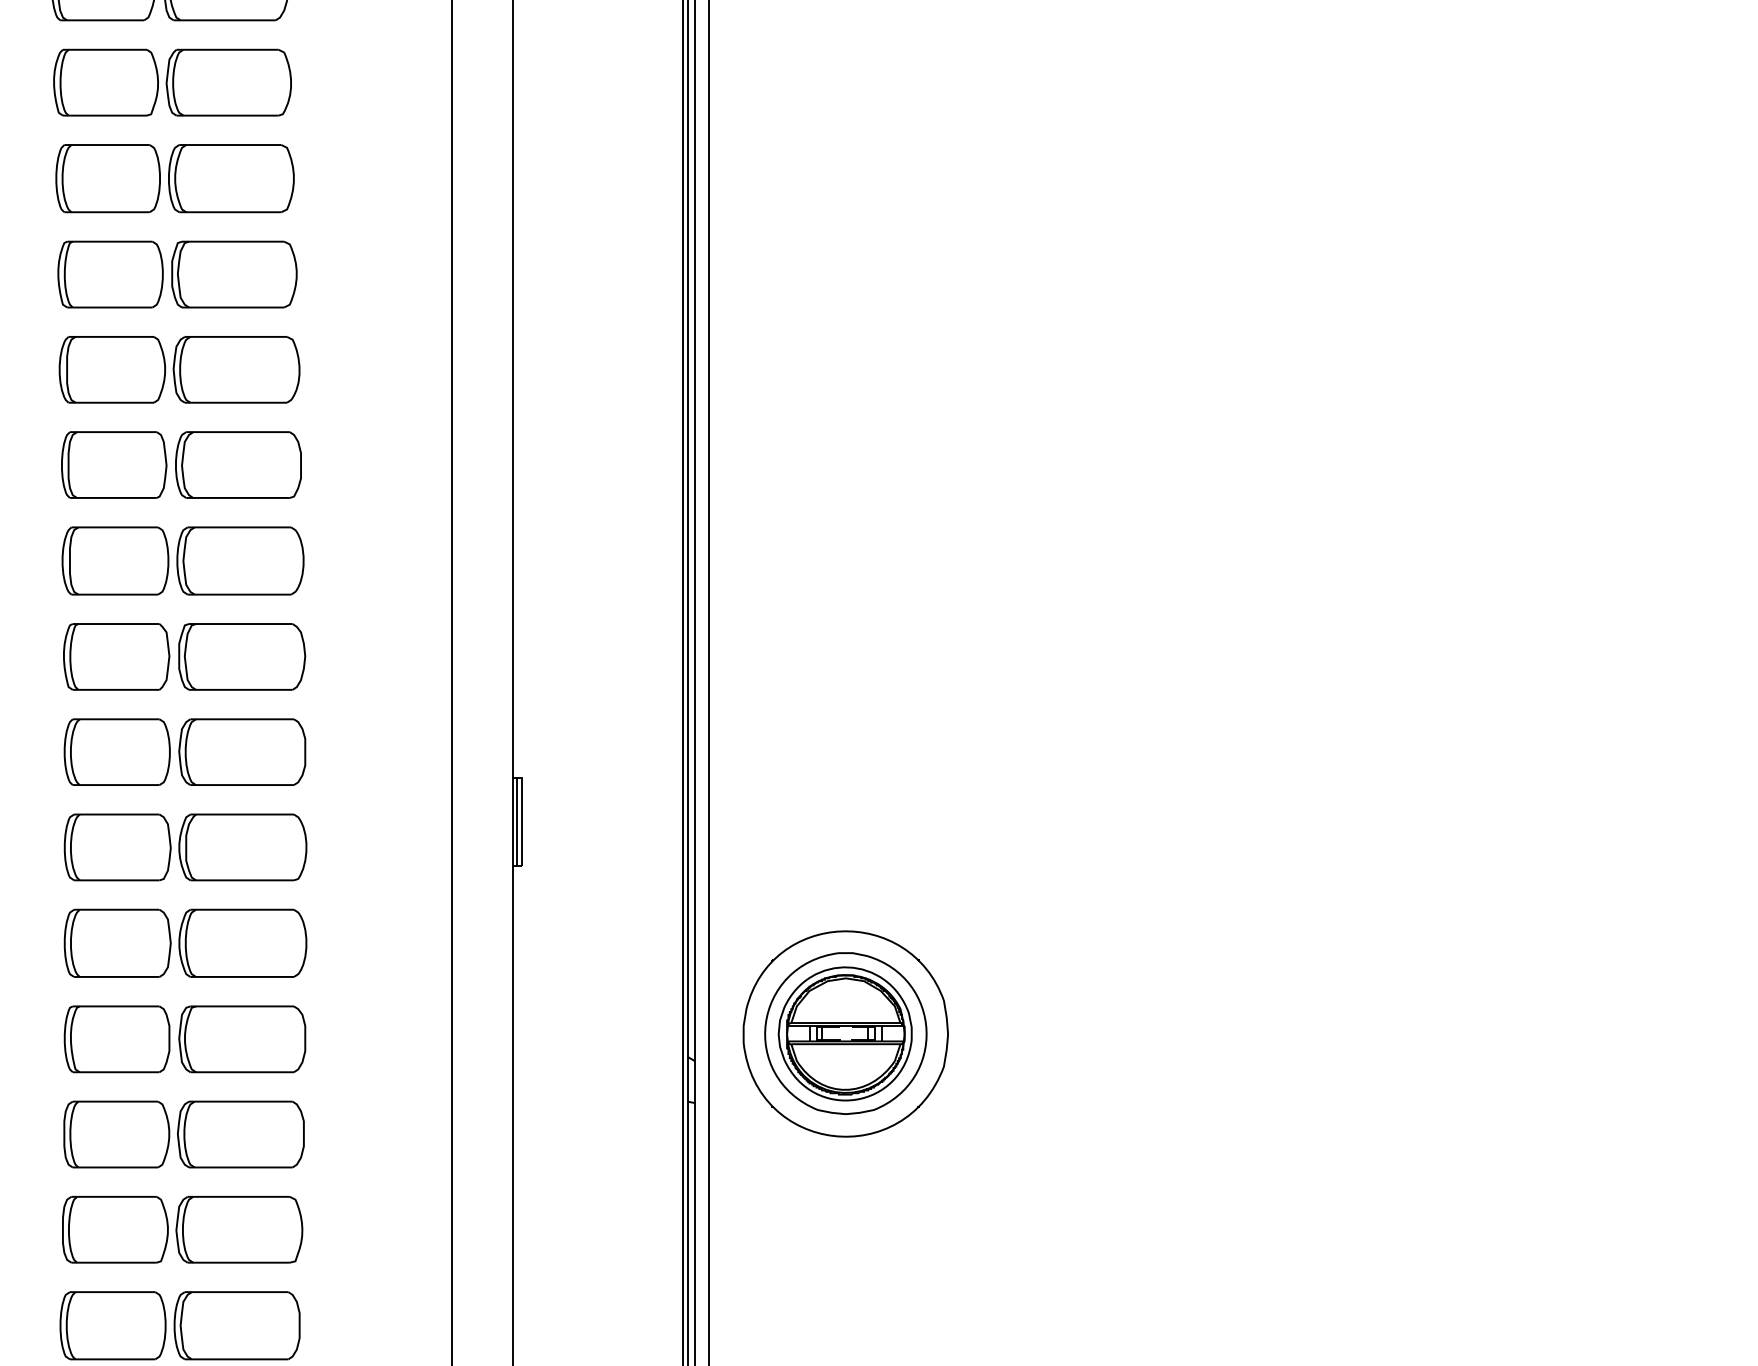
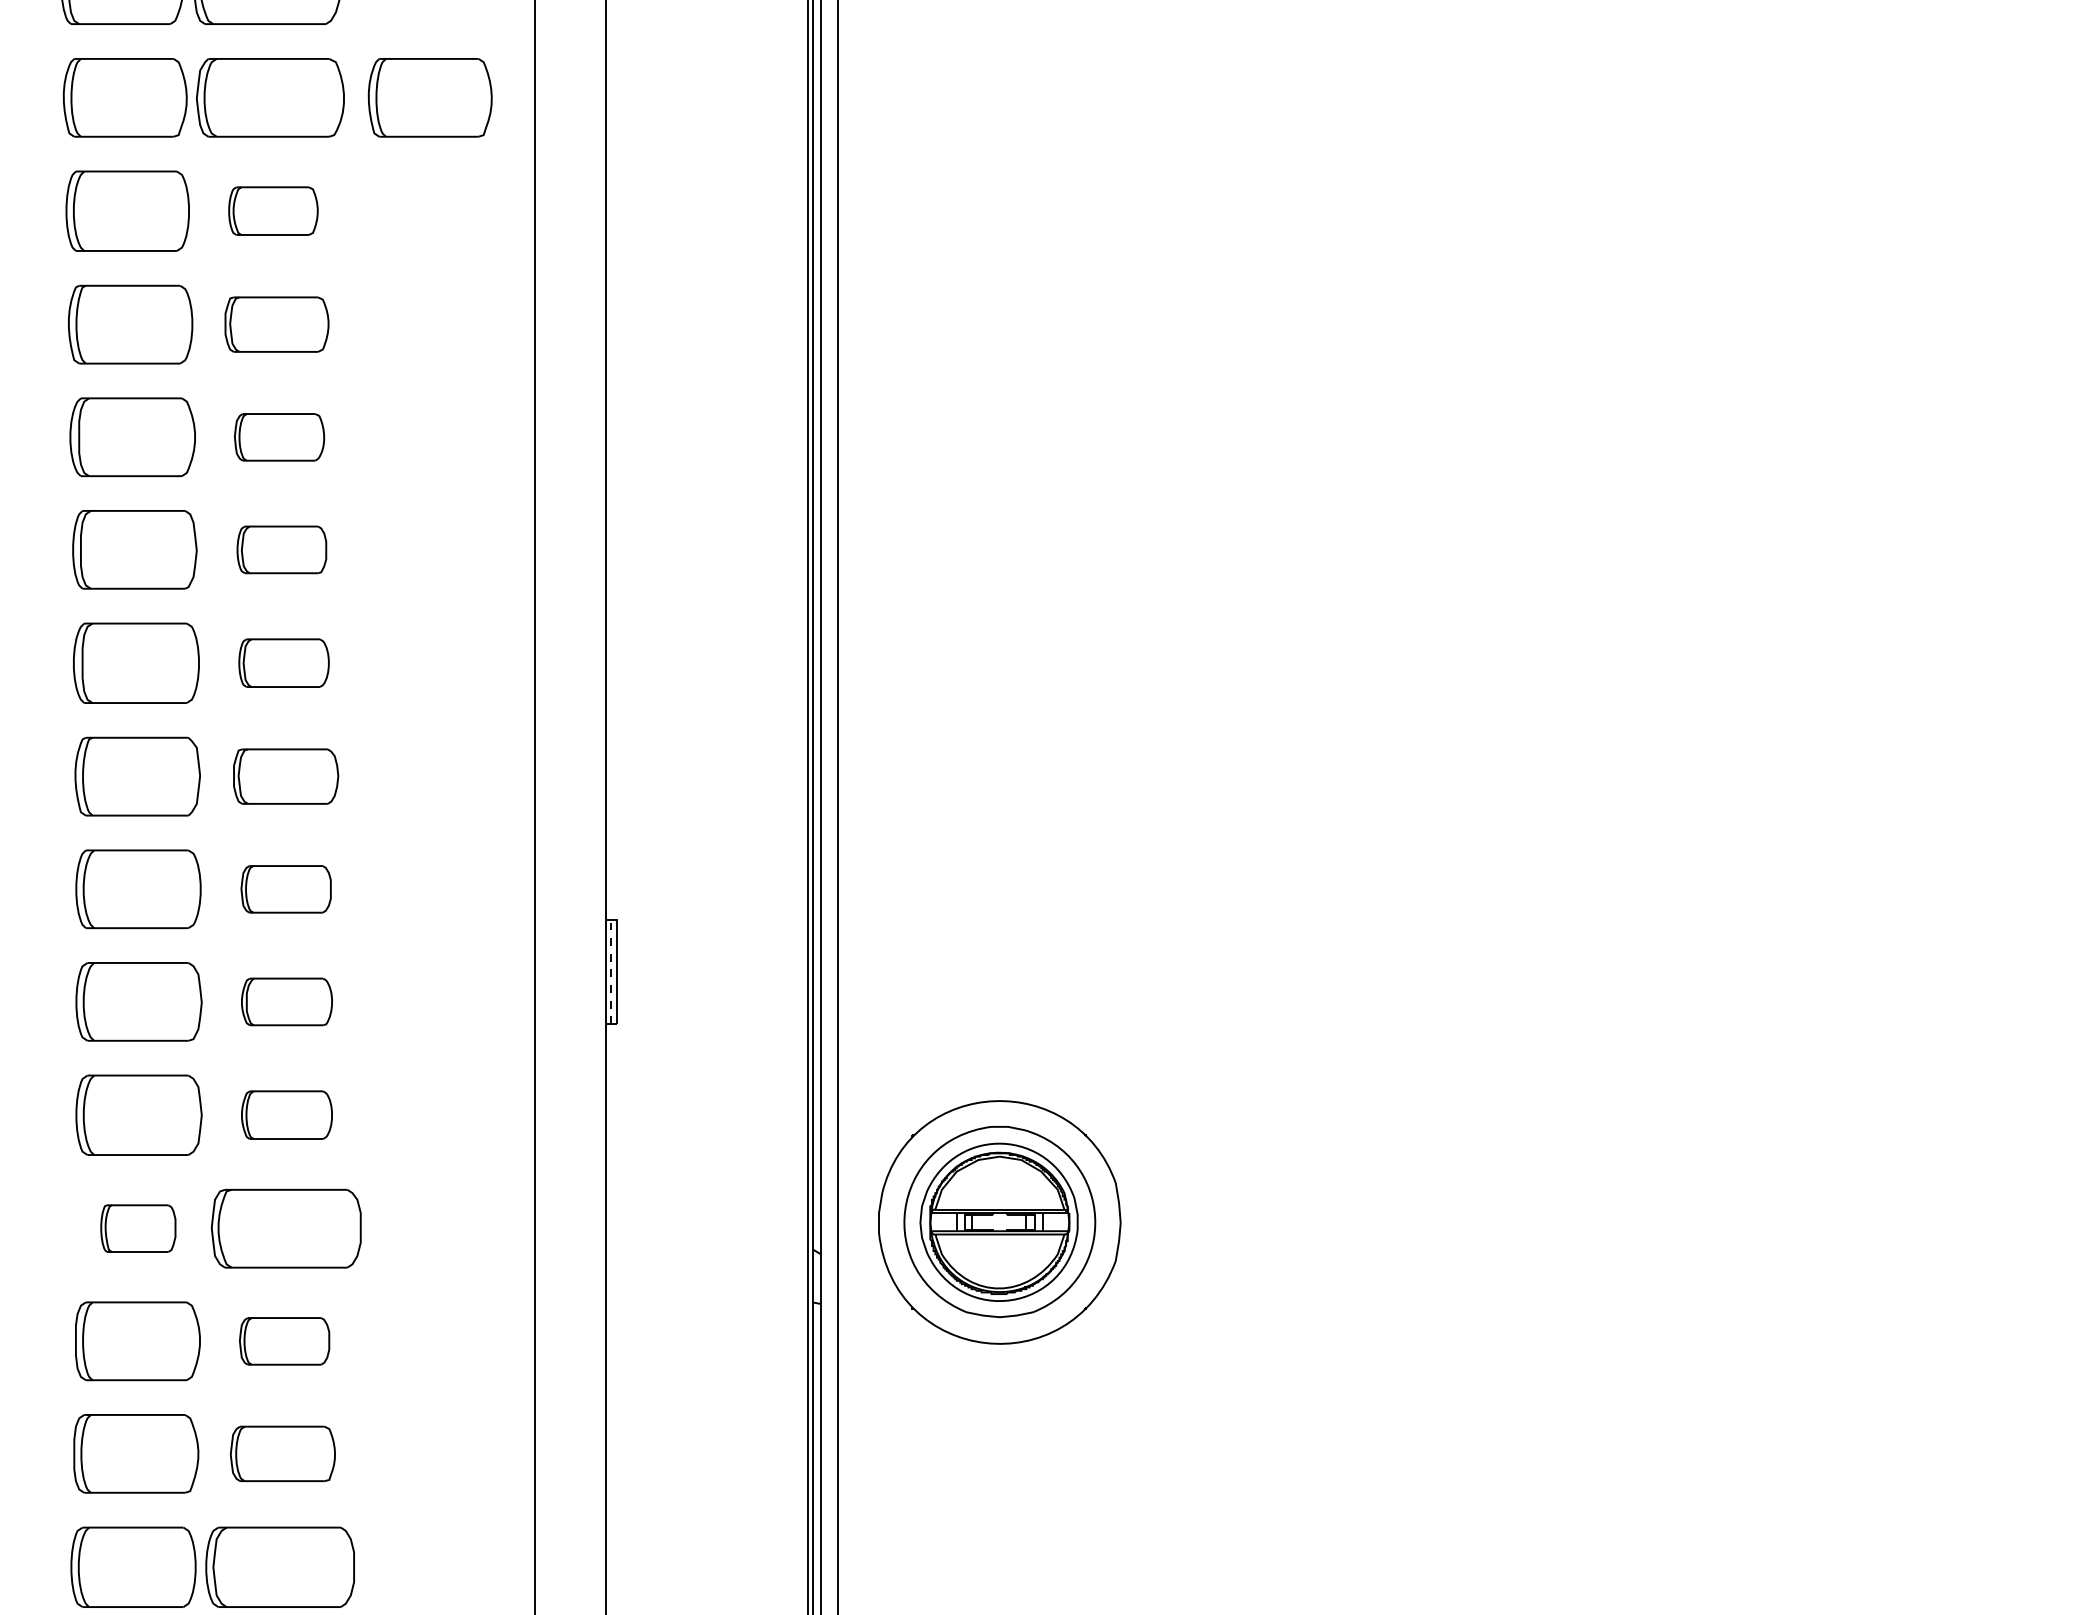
part: (363, 82) -> (429, 97), added
part: (231, 177) -> (273, 210), size x0.6
part: (234, 274) -> (276, 324), size x0.7
part: (236, 370) -> (279, 437), size x0.6
part: (238, 464) -> (281, 549), size x0.6
part: (239, 560) -> (283, 662), size x0.6
part: (241, 656) -> (285, 776), size x0.7
part: (241, 752) -> (285, 889), size x0.6
line: (516, 821) -> (610, 971), solid -> dashed
part: (242, 847) -> (286, 1001), size x0.6
part: (242, 942) -> (286, 1114), size x0.6
part: (117, 1039) -> (138, 1228), size x0.6
part: (240, 1134) -> (284, 1341), size x0.6
part: (239, 1229) -> (282, 1453), size x0.7

